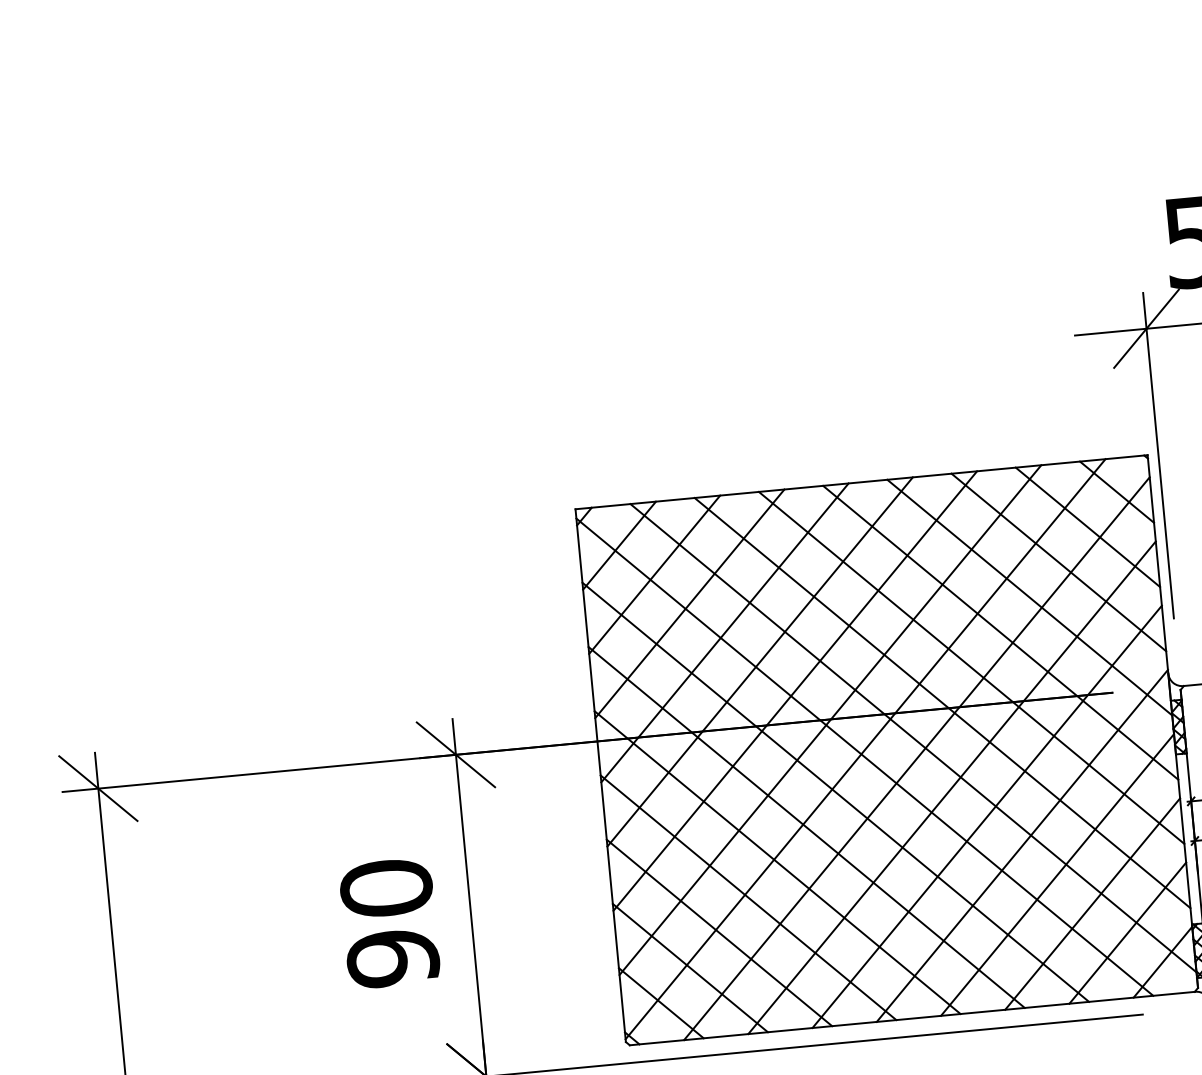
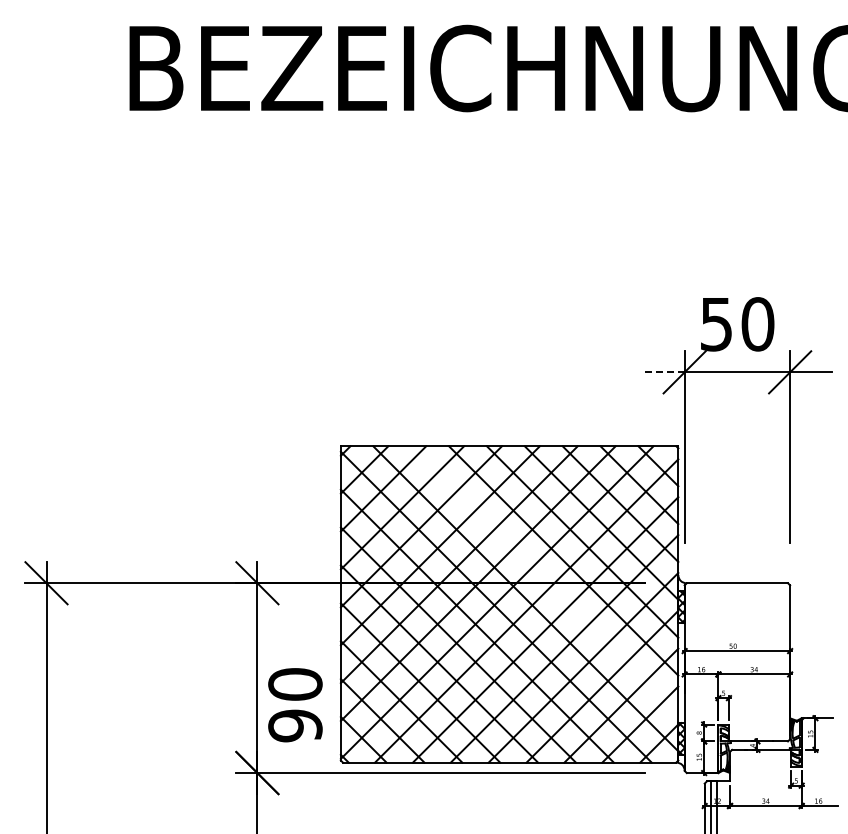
line: (1110, 332) -> (663, 372), solid -> dashed
line: (942, 702) -> (544, 579), removed
text: (389, 923) -> (295, 705), moved

